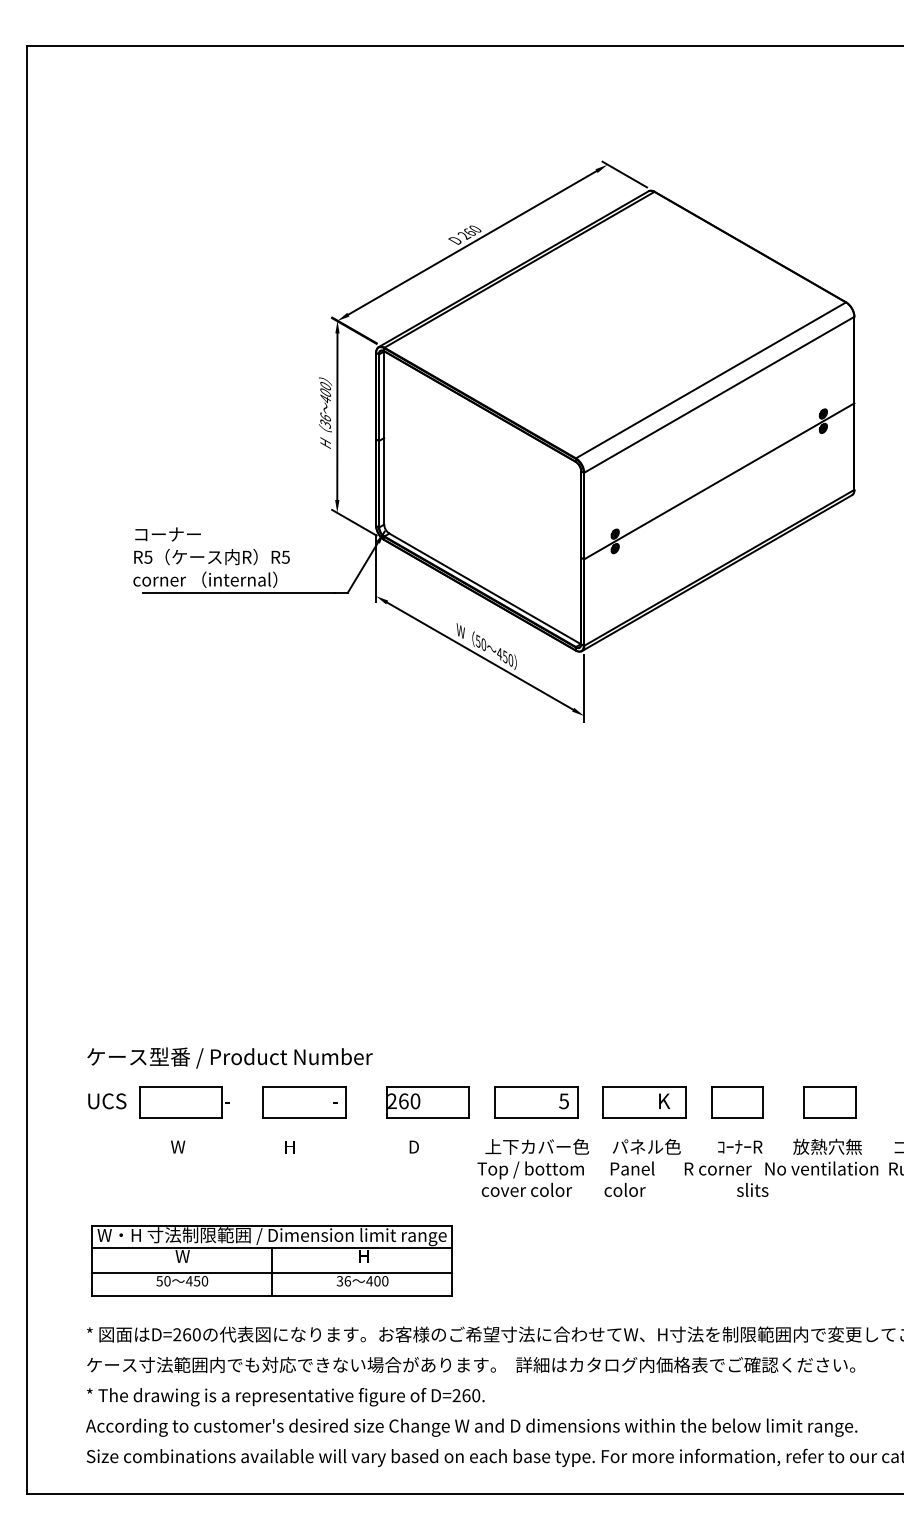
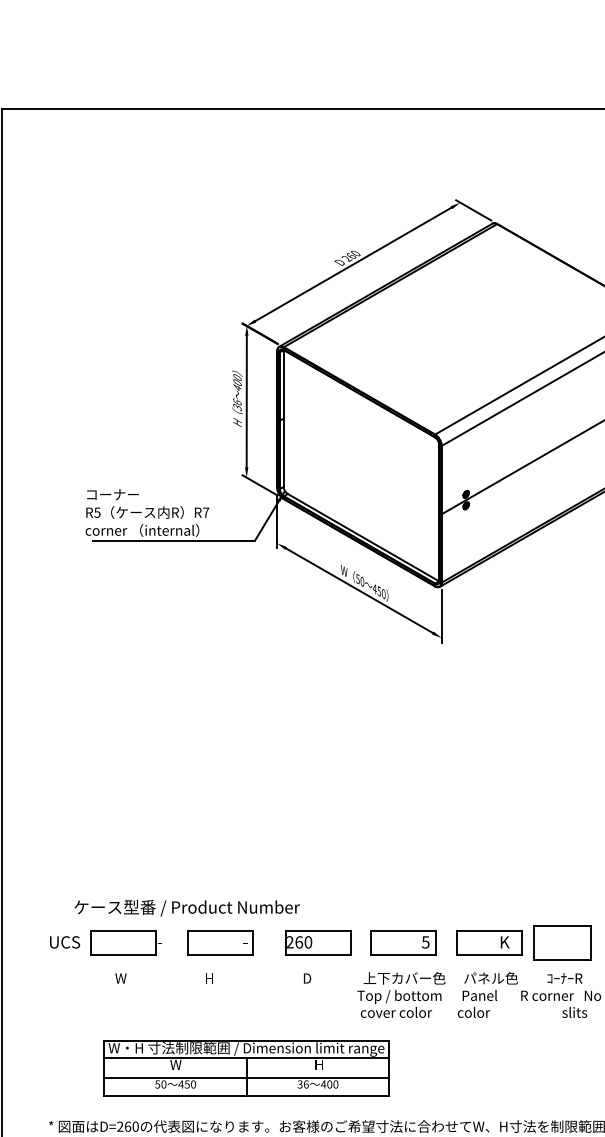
text: (285, 556) -> (205, 512), R5 -> R7
text: (229, 1057) -> (186, 907), moved
part: (737, 1102) -> (562, 943), size x1.4
part: (271, 1260) -> (246, 1068), moved

